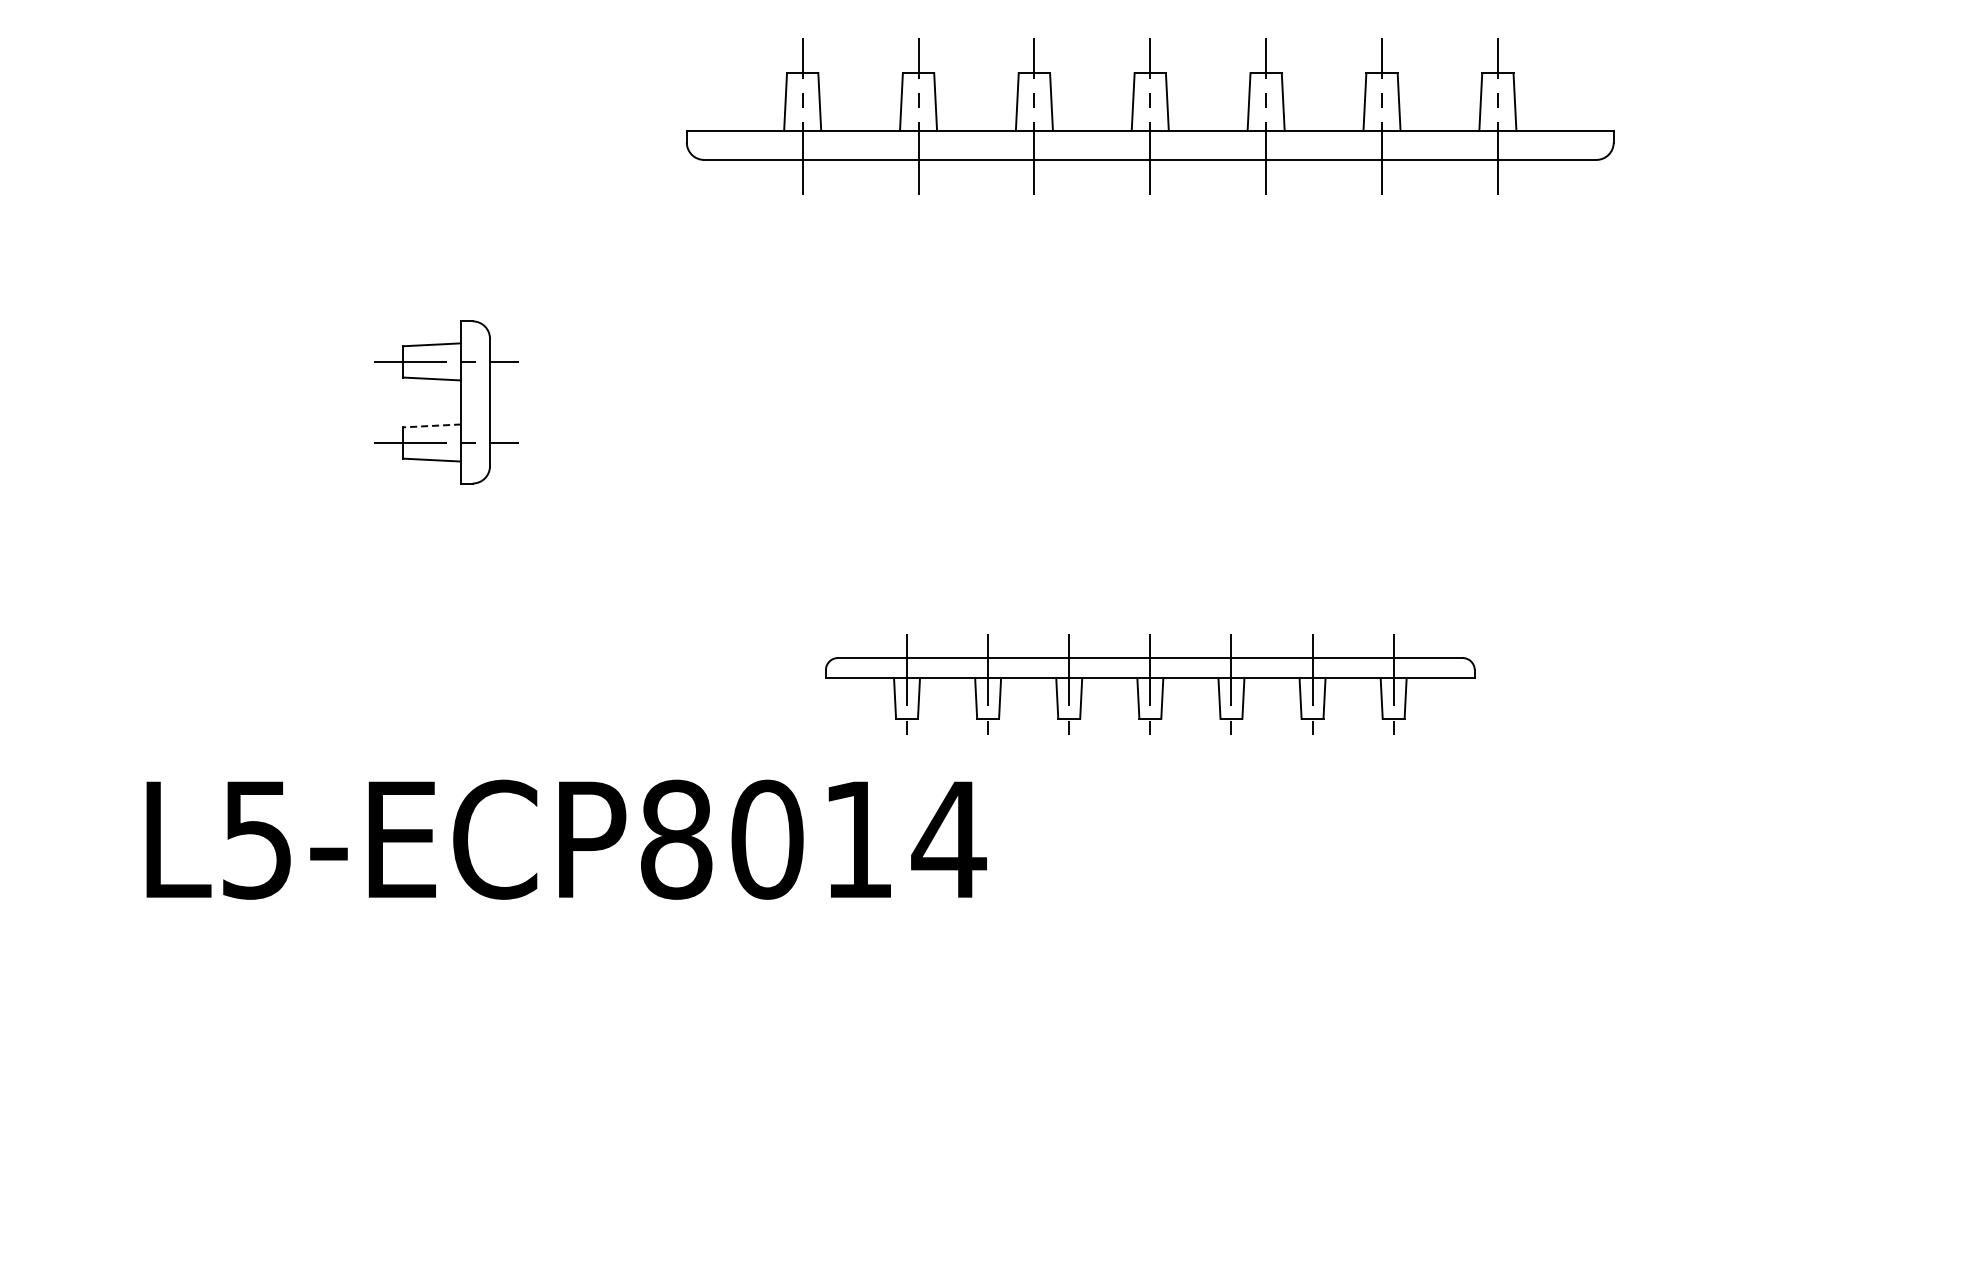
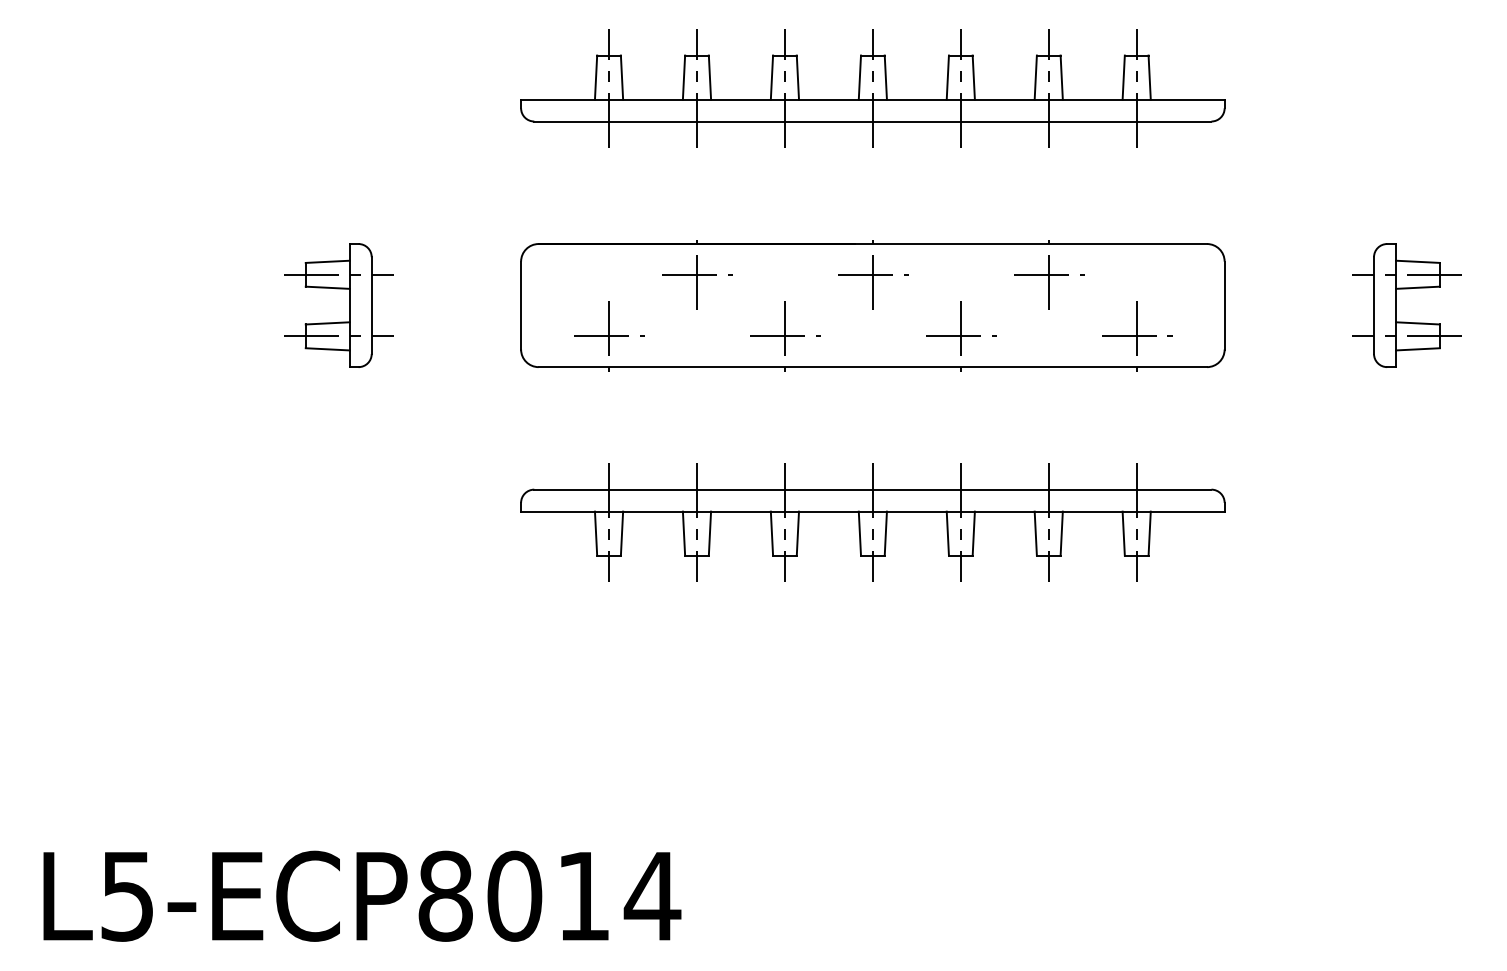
part: (1150, 402) -> (873, 305), added
part: (1840, 402) -> (1396, 305), added
line: (431, 425) -> (327, 323), dashed -> solid
part: (1150, 688) -> (873, 522), size x1.43
text: (566, 839) -> (362, 896), moved

